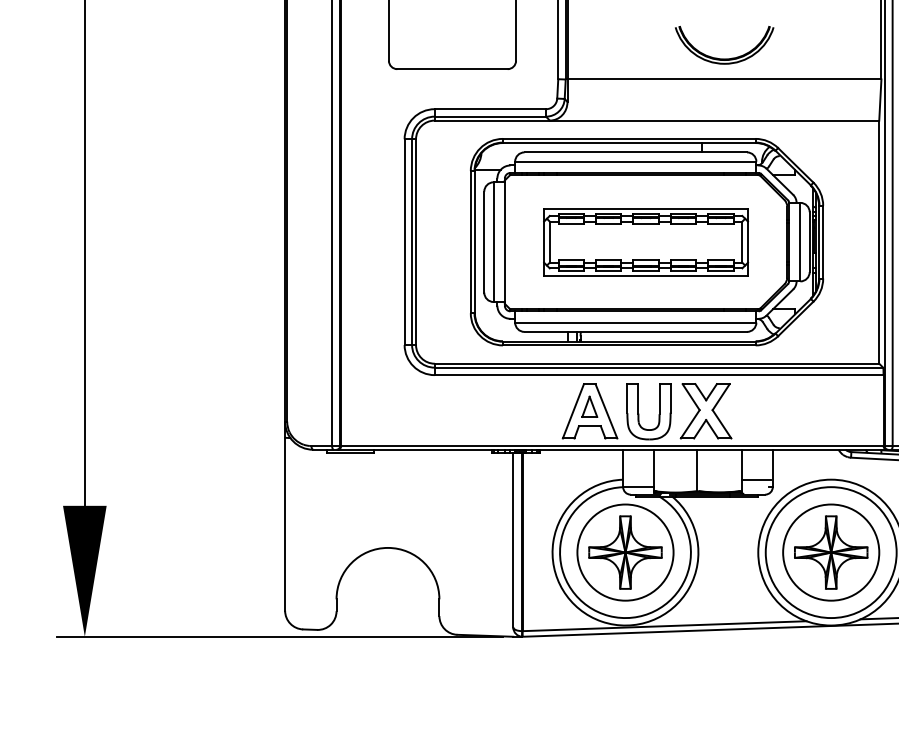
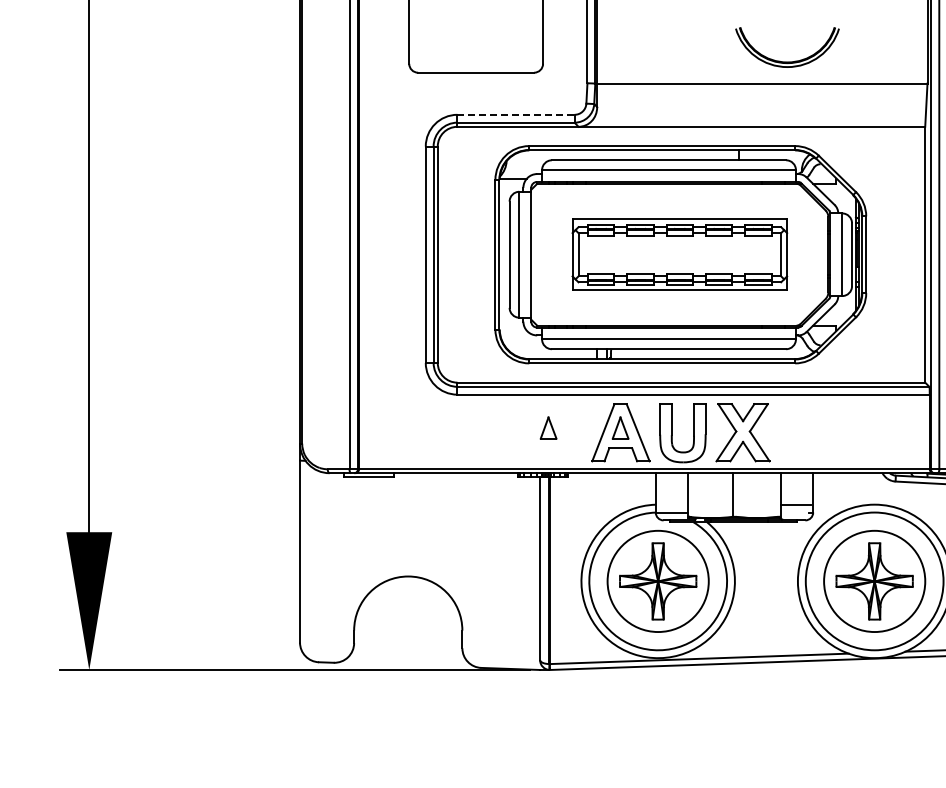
part: (724, 58) -> (787, 61), moved
line: (490, 108) -> (516, 114), solid -> dashed
part: (521, 406) -> (548, 427), added

